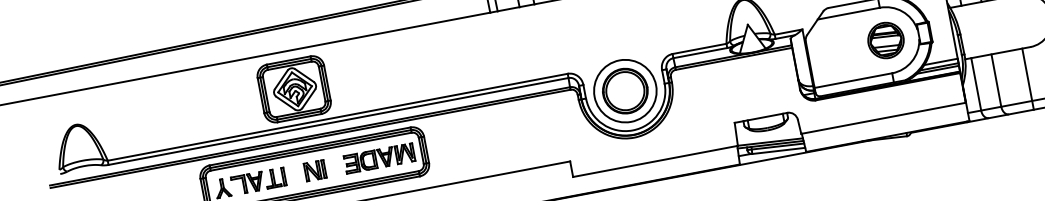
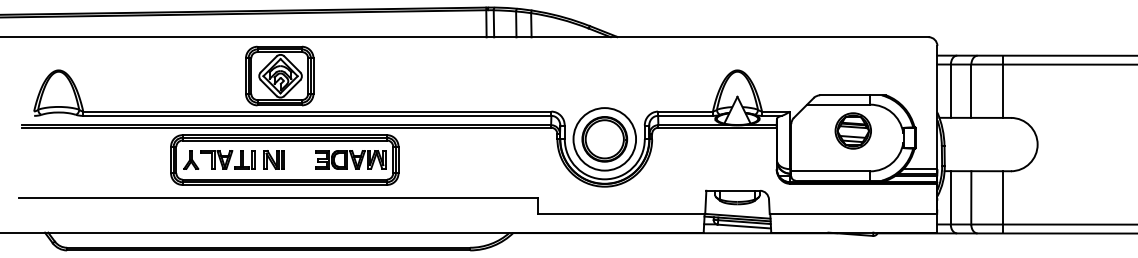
part: (885, 40) -> (852, 130), moved
part: (314, 170) -> (273, 159), moved

